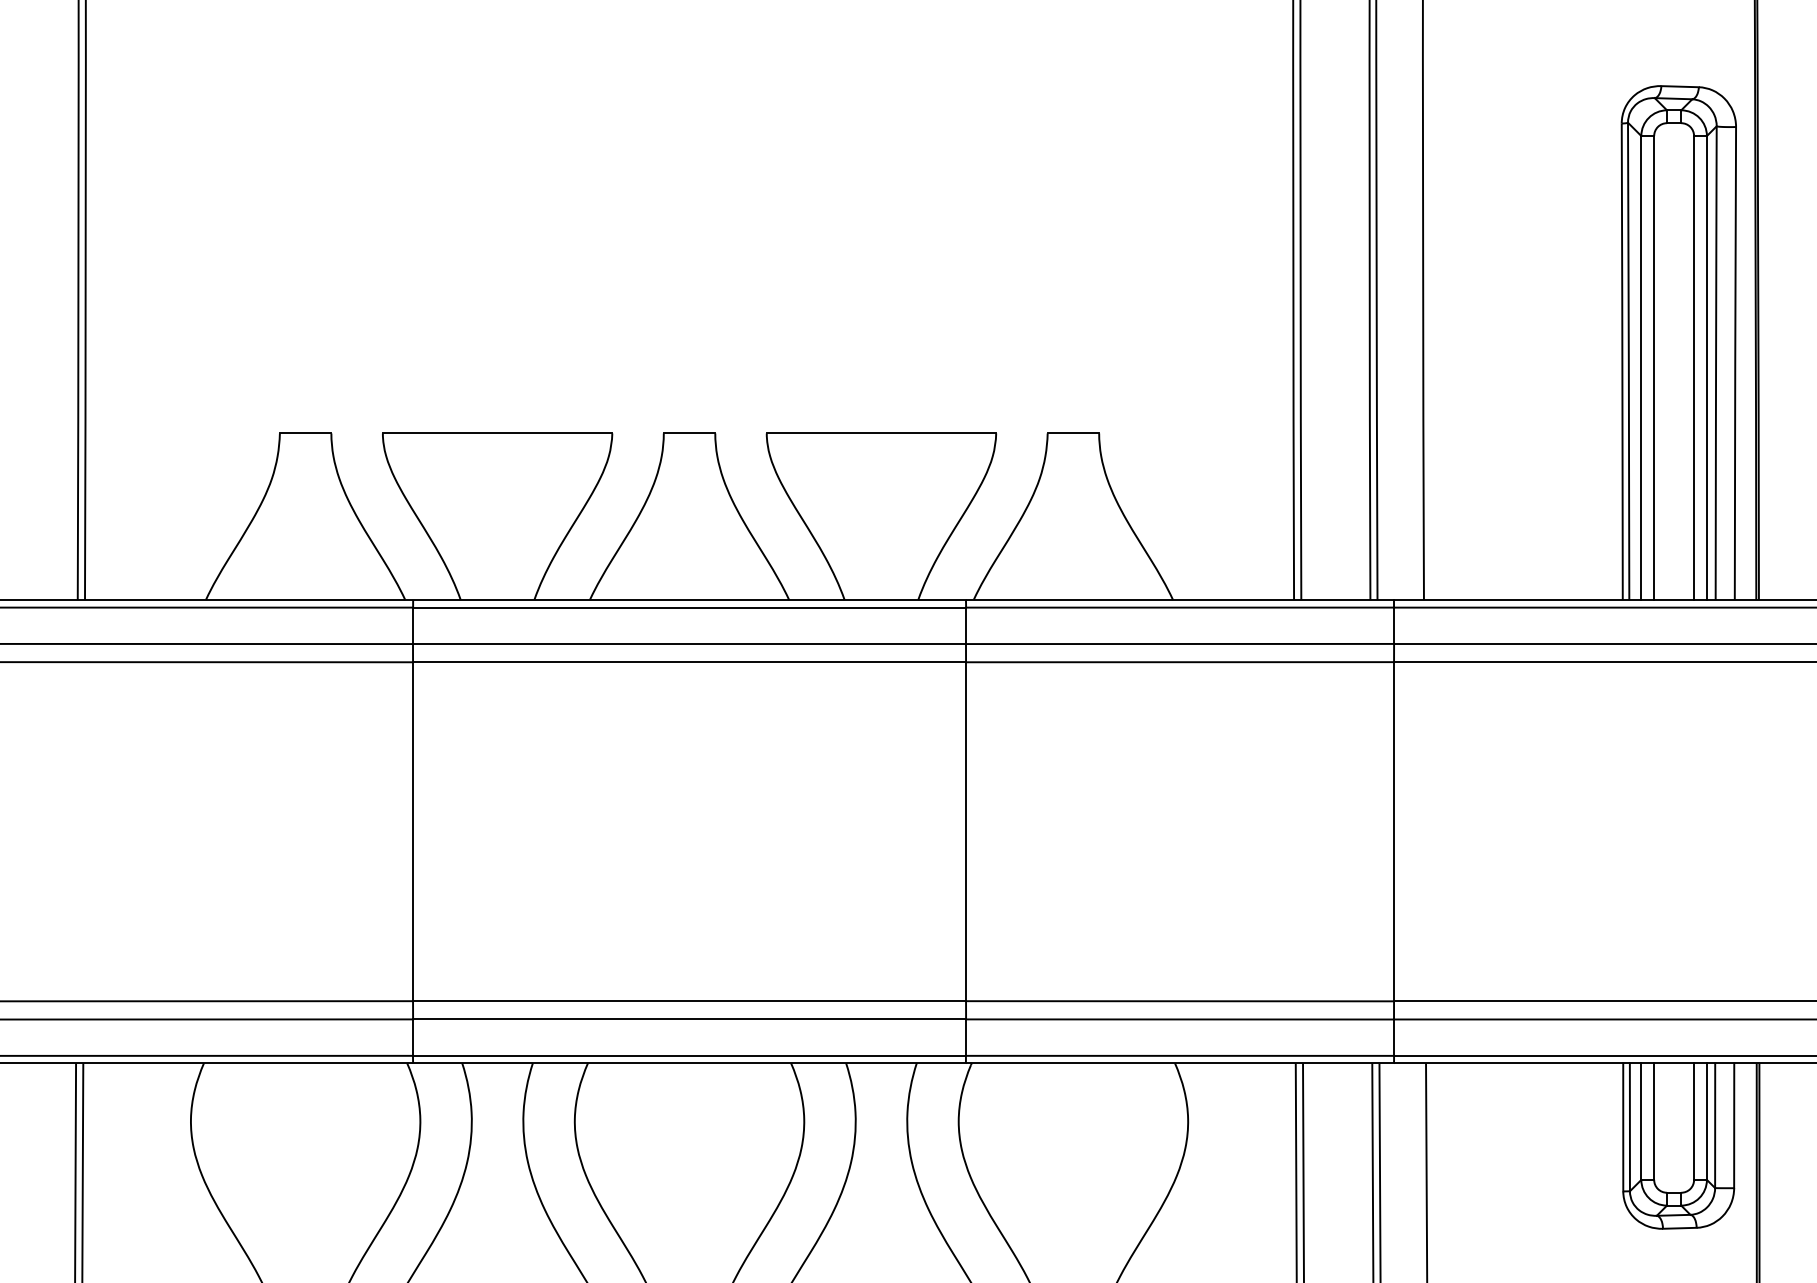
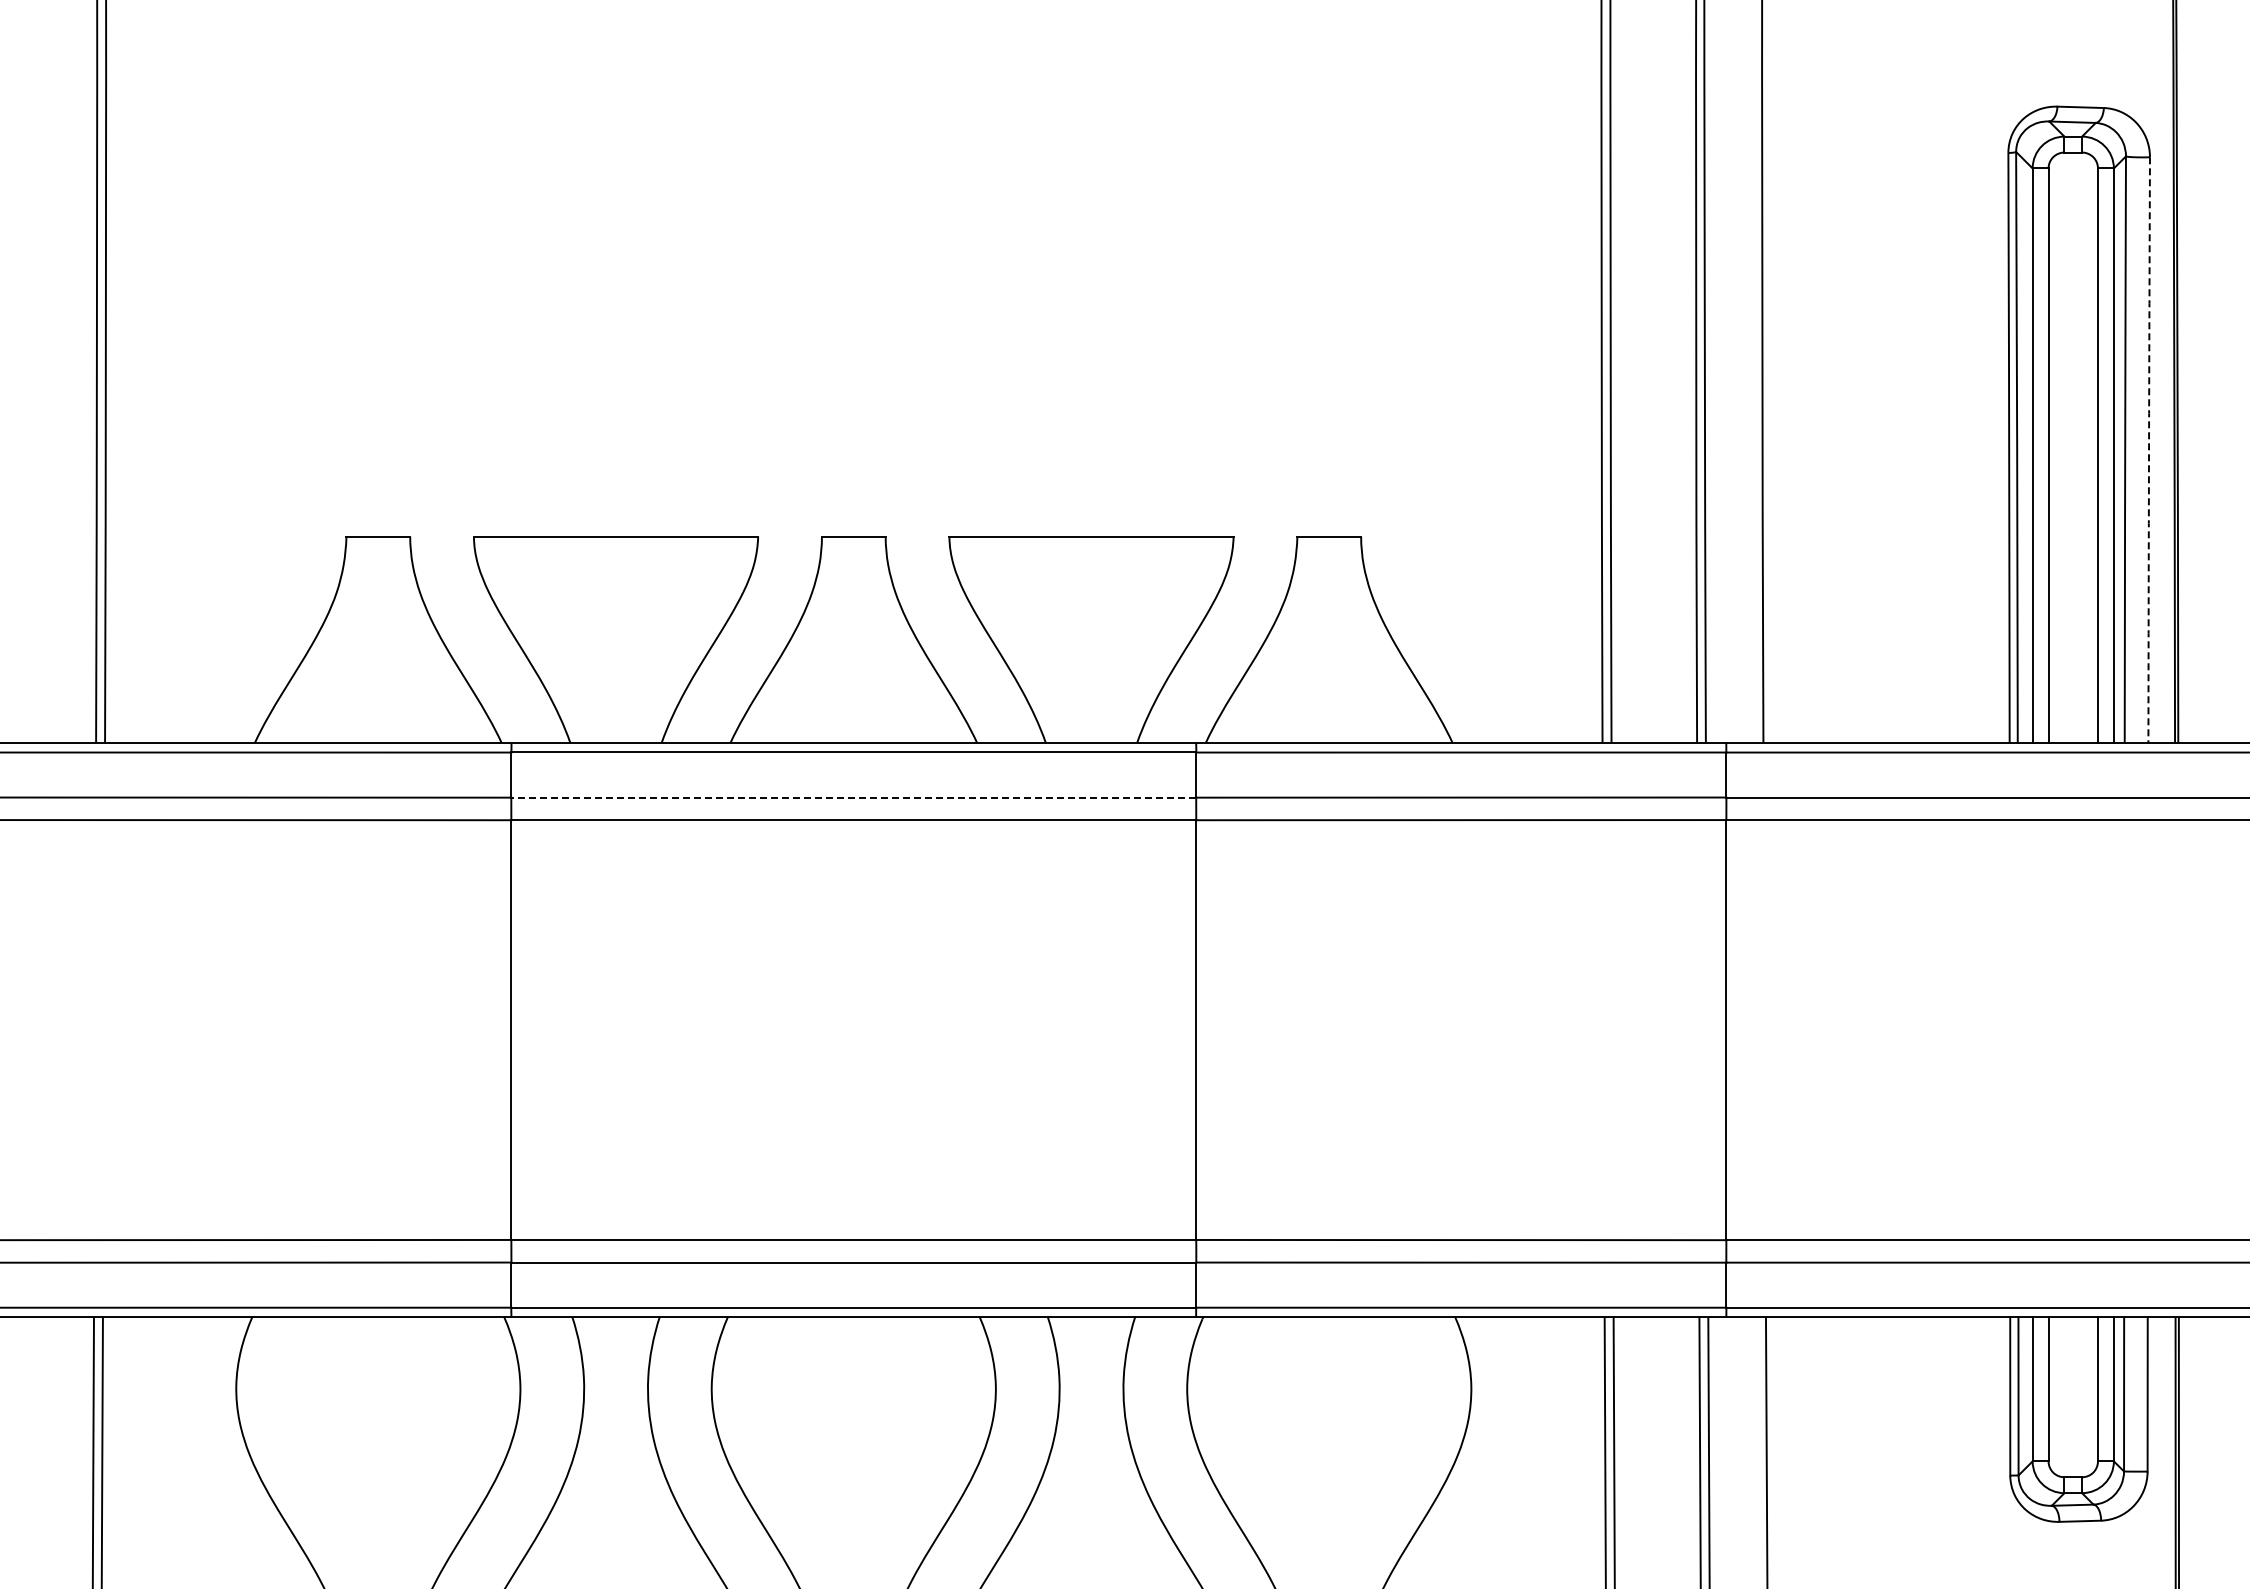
arc: (1735, 363) -> (2149, 450), solid -> dashed
line: (689, 643) -> (853, 797), solid -> dashed

